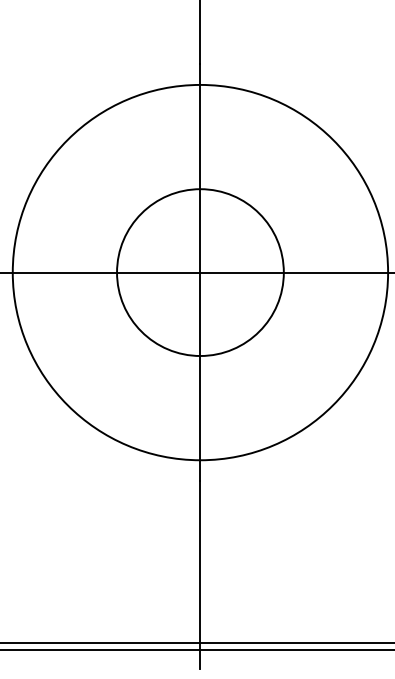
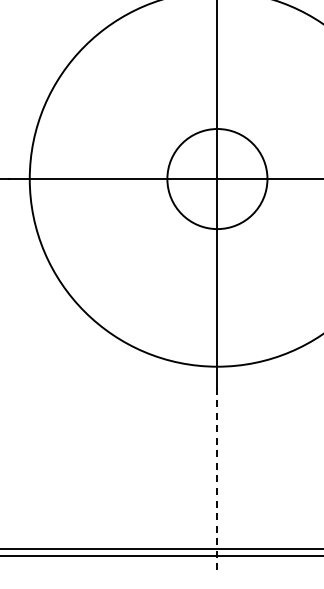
circle: (200, 272) -> (217, 178), size x0.6
line: (200, 574) -> (217, 480), solid -> dashed

